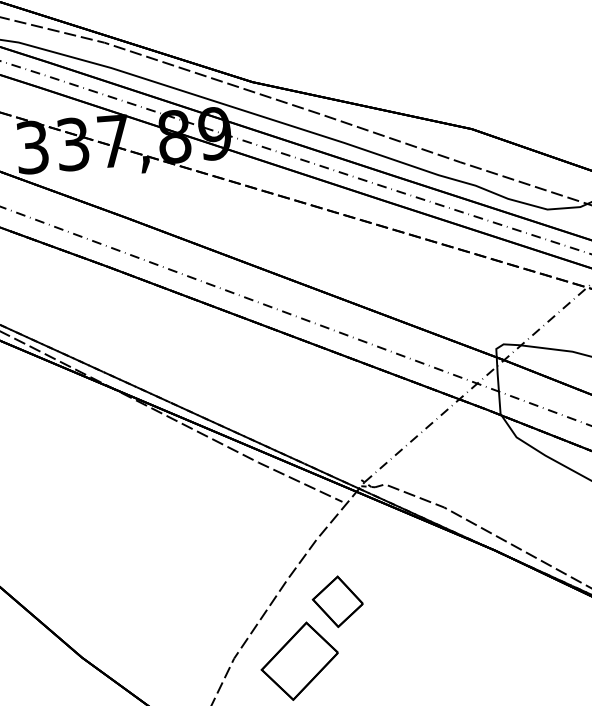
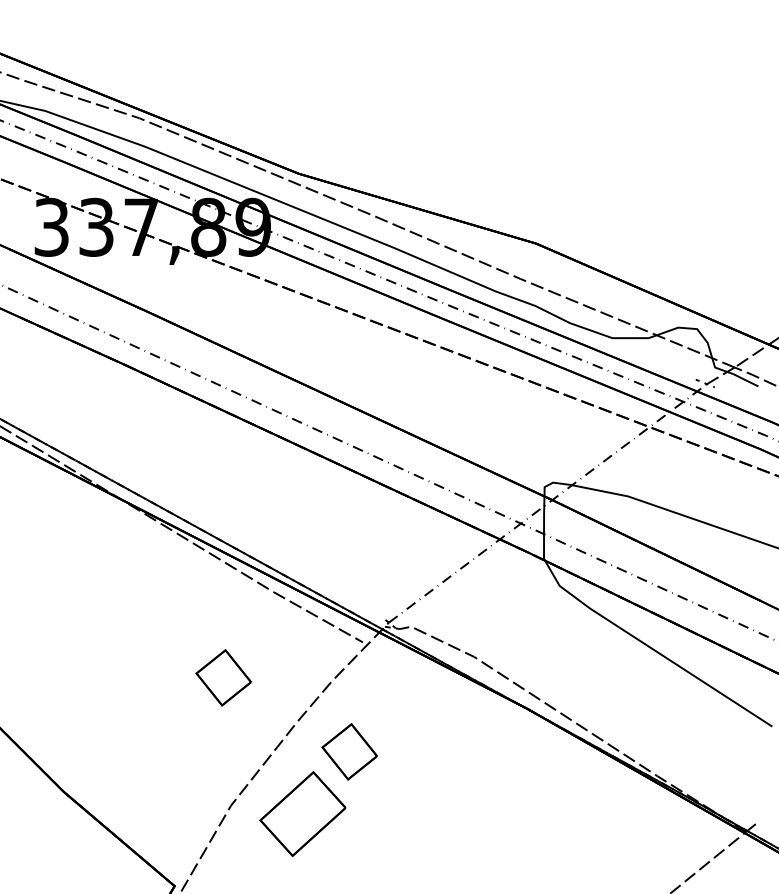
part: (218, 543) -> (223, 677), added

